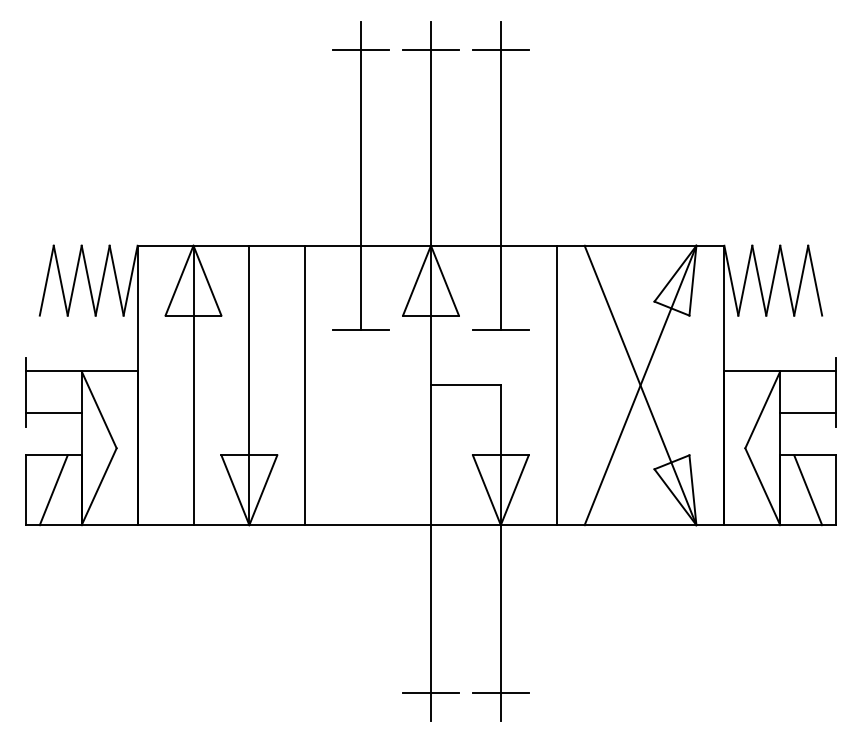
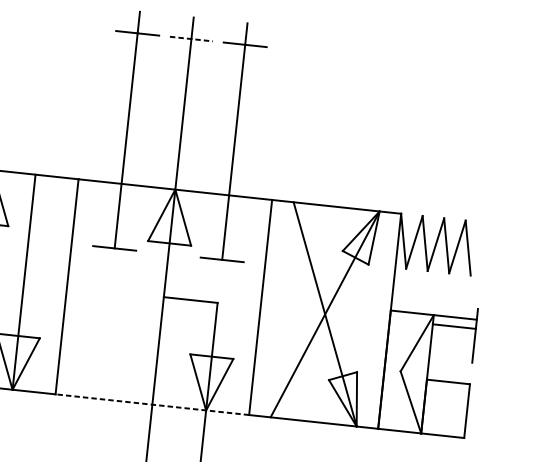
line: (430, 50) -> (191, 39), solid -> dashed
line: (808, 413) -> (454, 326), moved
line: (808, 490) -> (445, 409), removed
line: (430, 525) -> (151, 404), solid -> dashed

